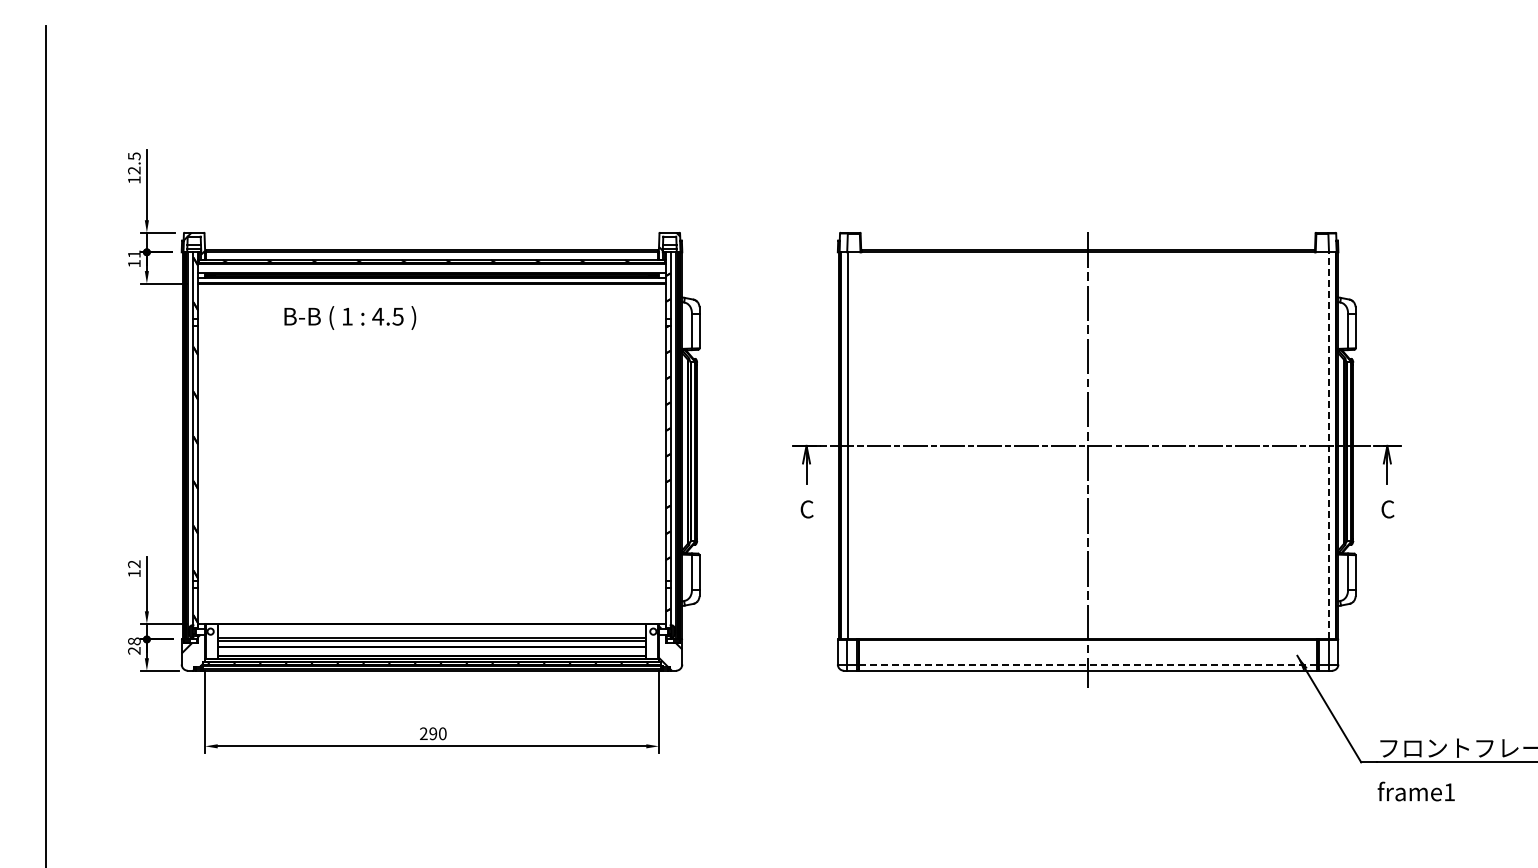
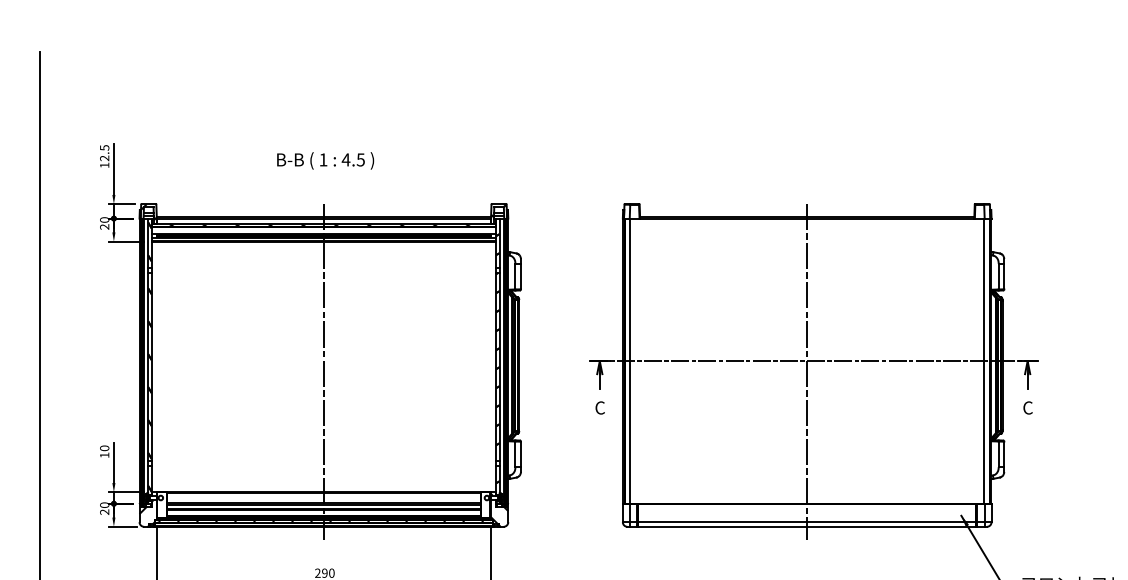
text: (134, 258) -> (104, 223), 11 -> 20
text: (350, 317) -> (325, 160), moved
line: (1328, 445) -> (984, 360), dashed -> solid
line: (432, 460) -> (324, 371), added
text: (134, 564) -> (104, 448), 12 -> 10
text: (134, 641) -> (104, 505), 28 -> 20
line: (1088, 664) -> (807, 522), dashed -> solid

